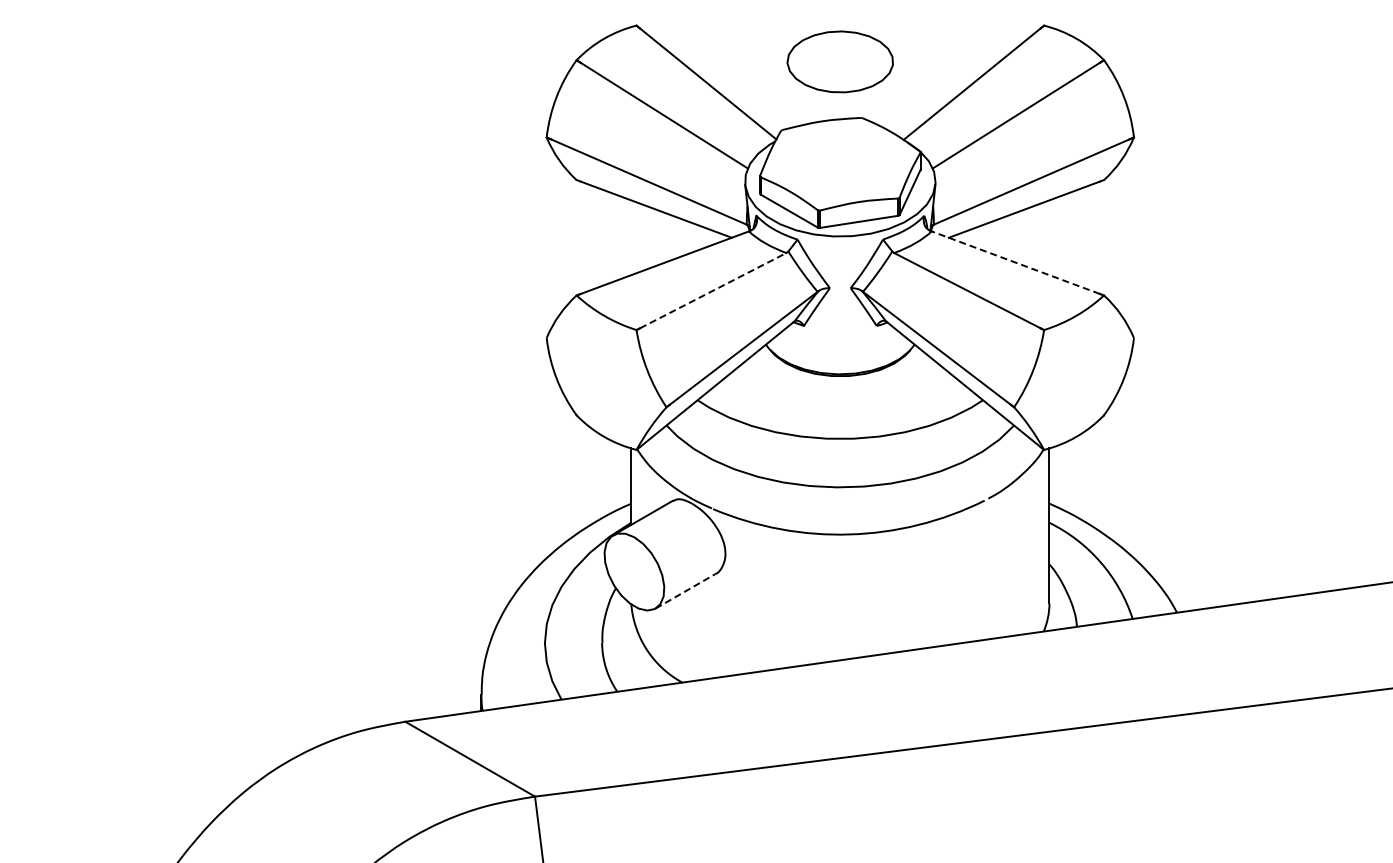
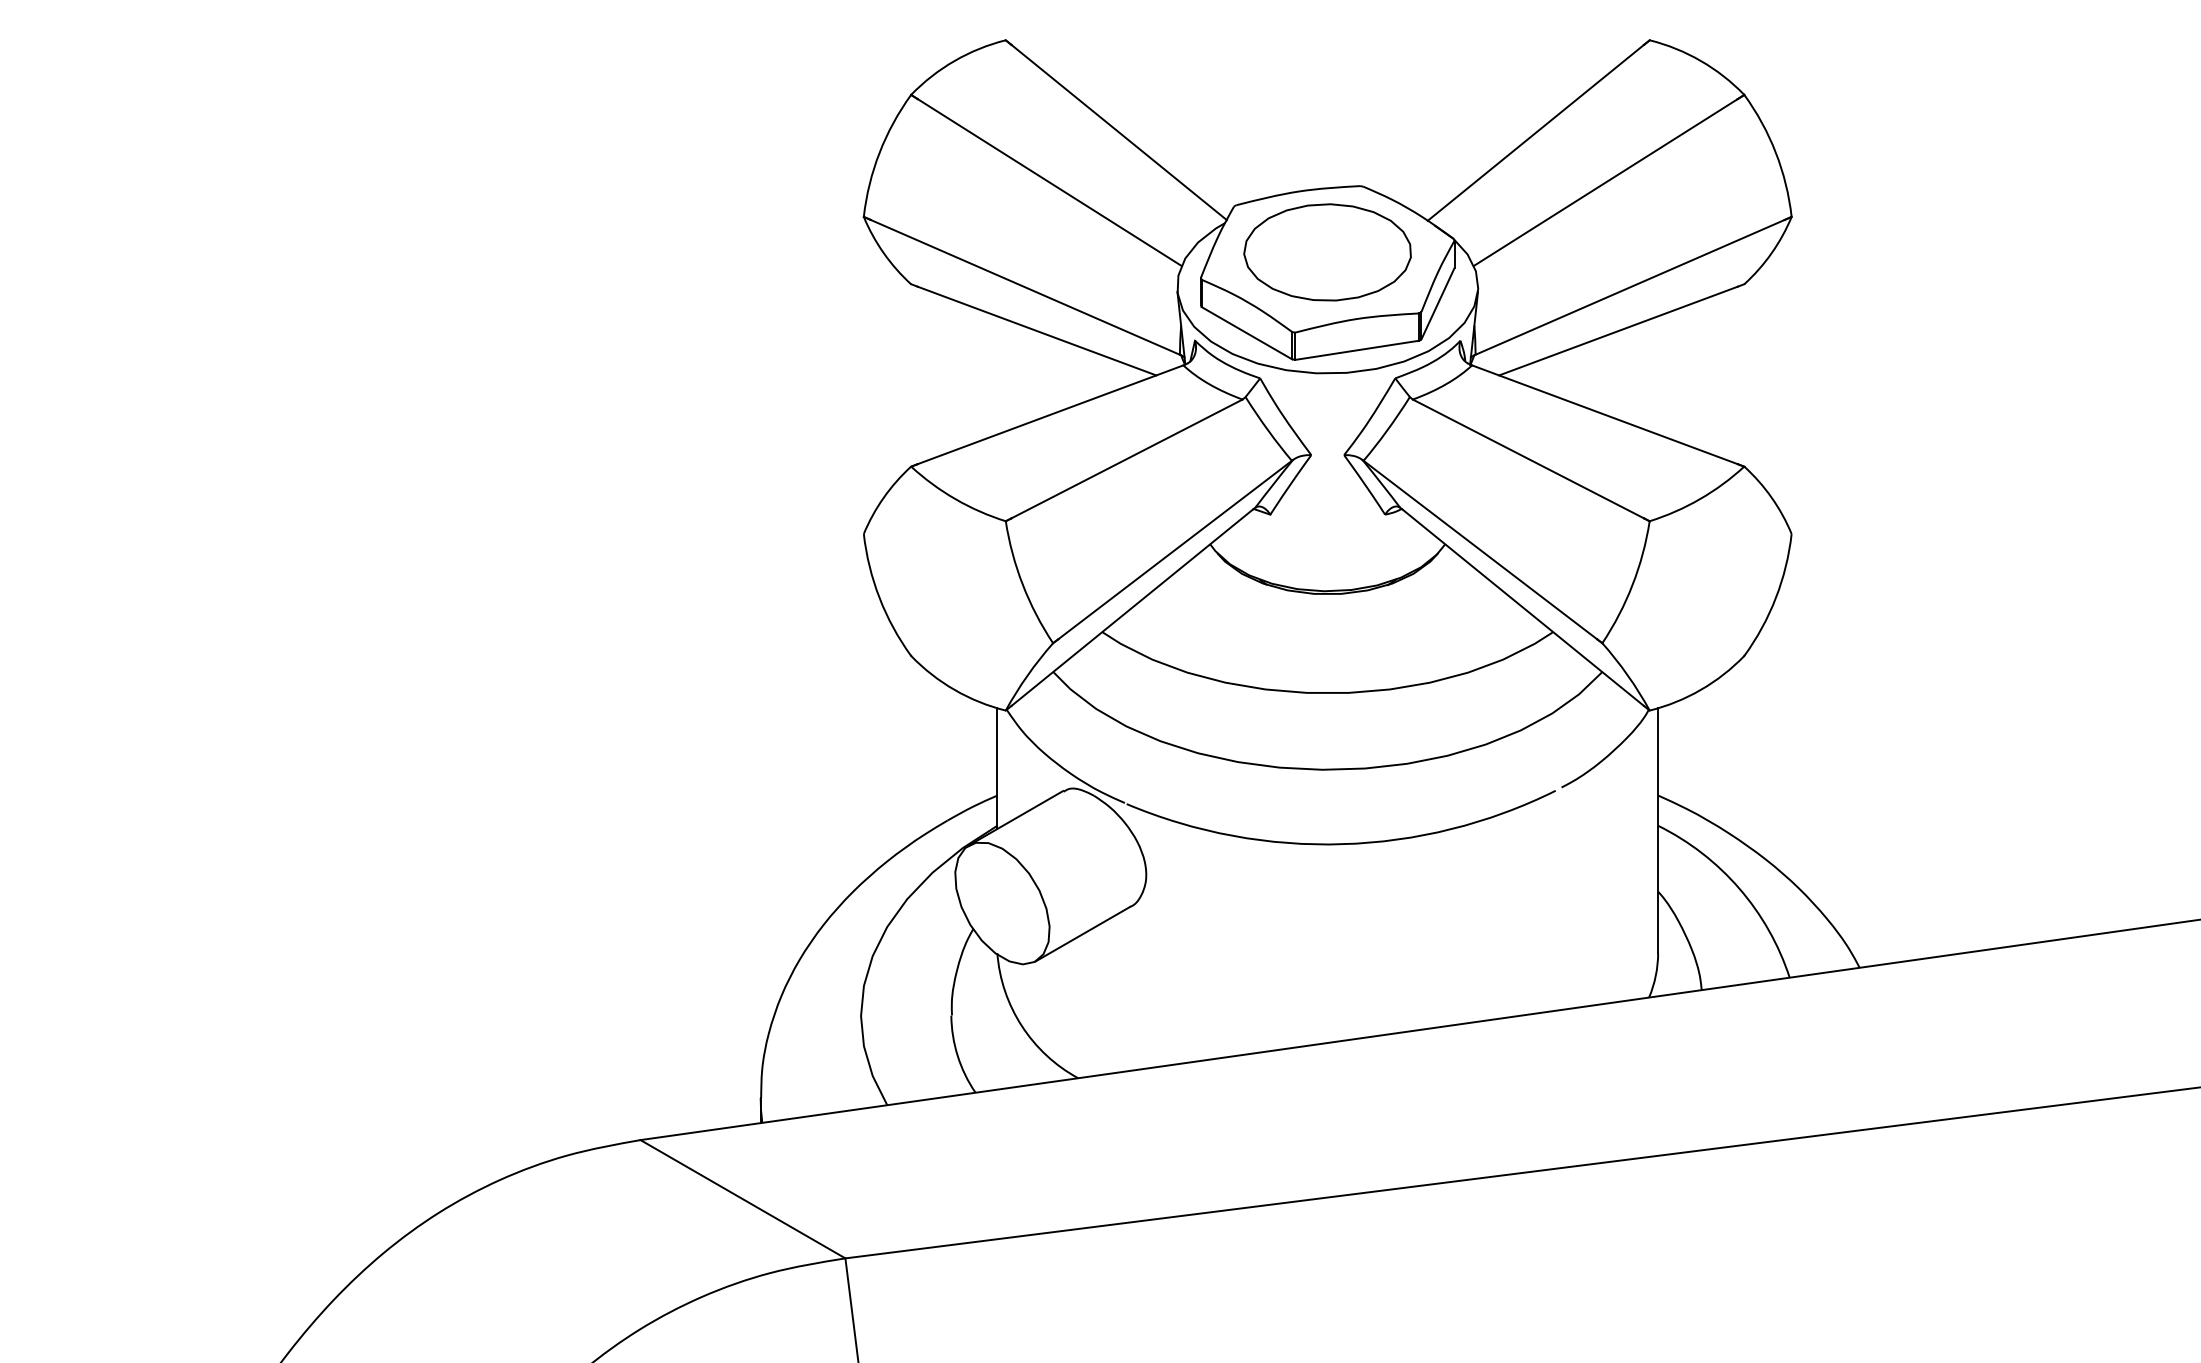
part: (839, 61) -> (1326, 251), moved
line: (1015, 262) -> (1604, 414), dashed -> solid
line: (713, 290) -> (1127, 458), dashed -> solid
line: (685, 591) -> (1083, 934), dashed -> solid

